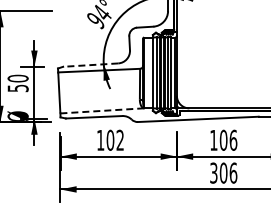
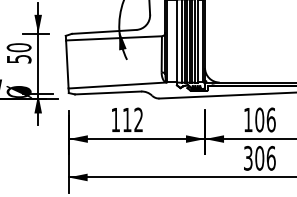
line: (90, 65) -> (103, 32), dashed -> solid
line: (102, 110) -> (117, 85), dashed -> solid
text: (110, 139) -> (127, 118), 102 -> 112

